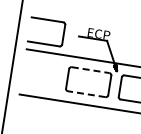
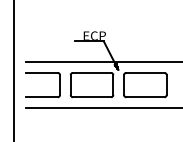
part: (44, 43) -> (42, 96), moved
line: (91, 69) -> (92, 72), dashed -> solid
line: (86, 94) -> (91, 97), dashed -> solid

